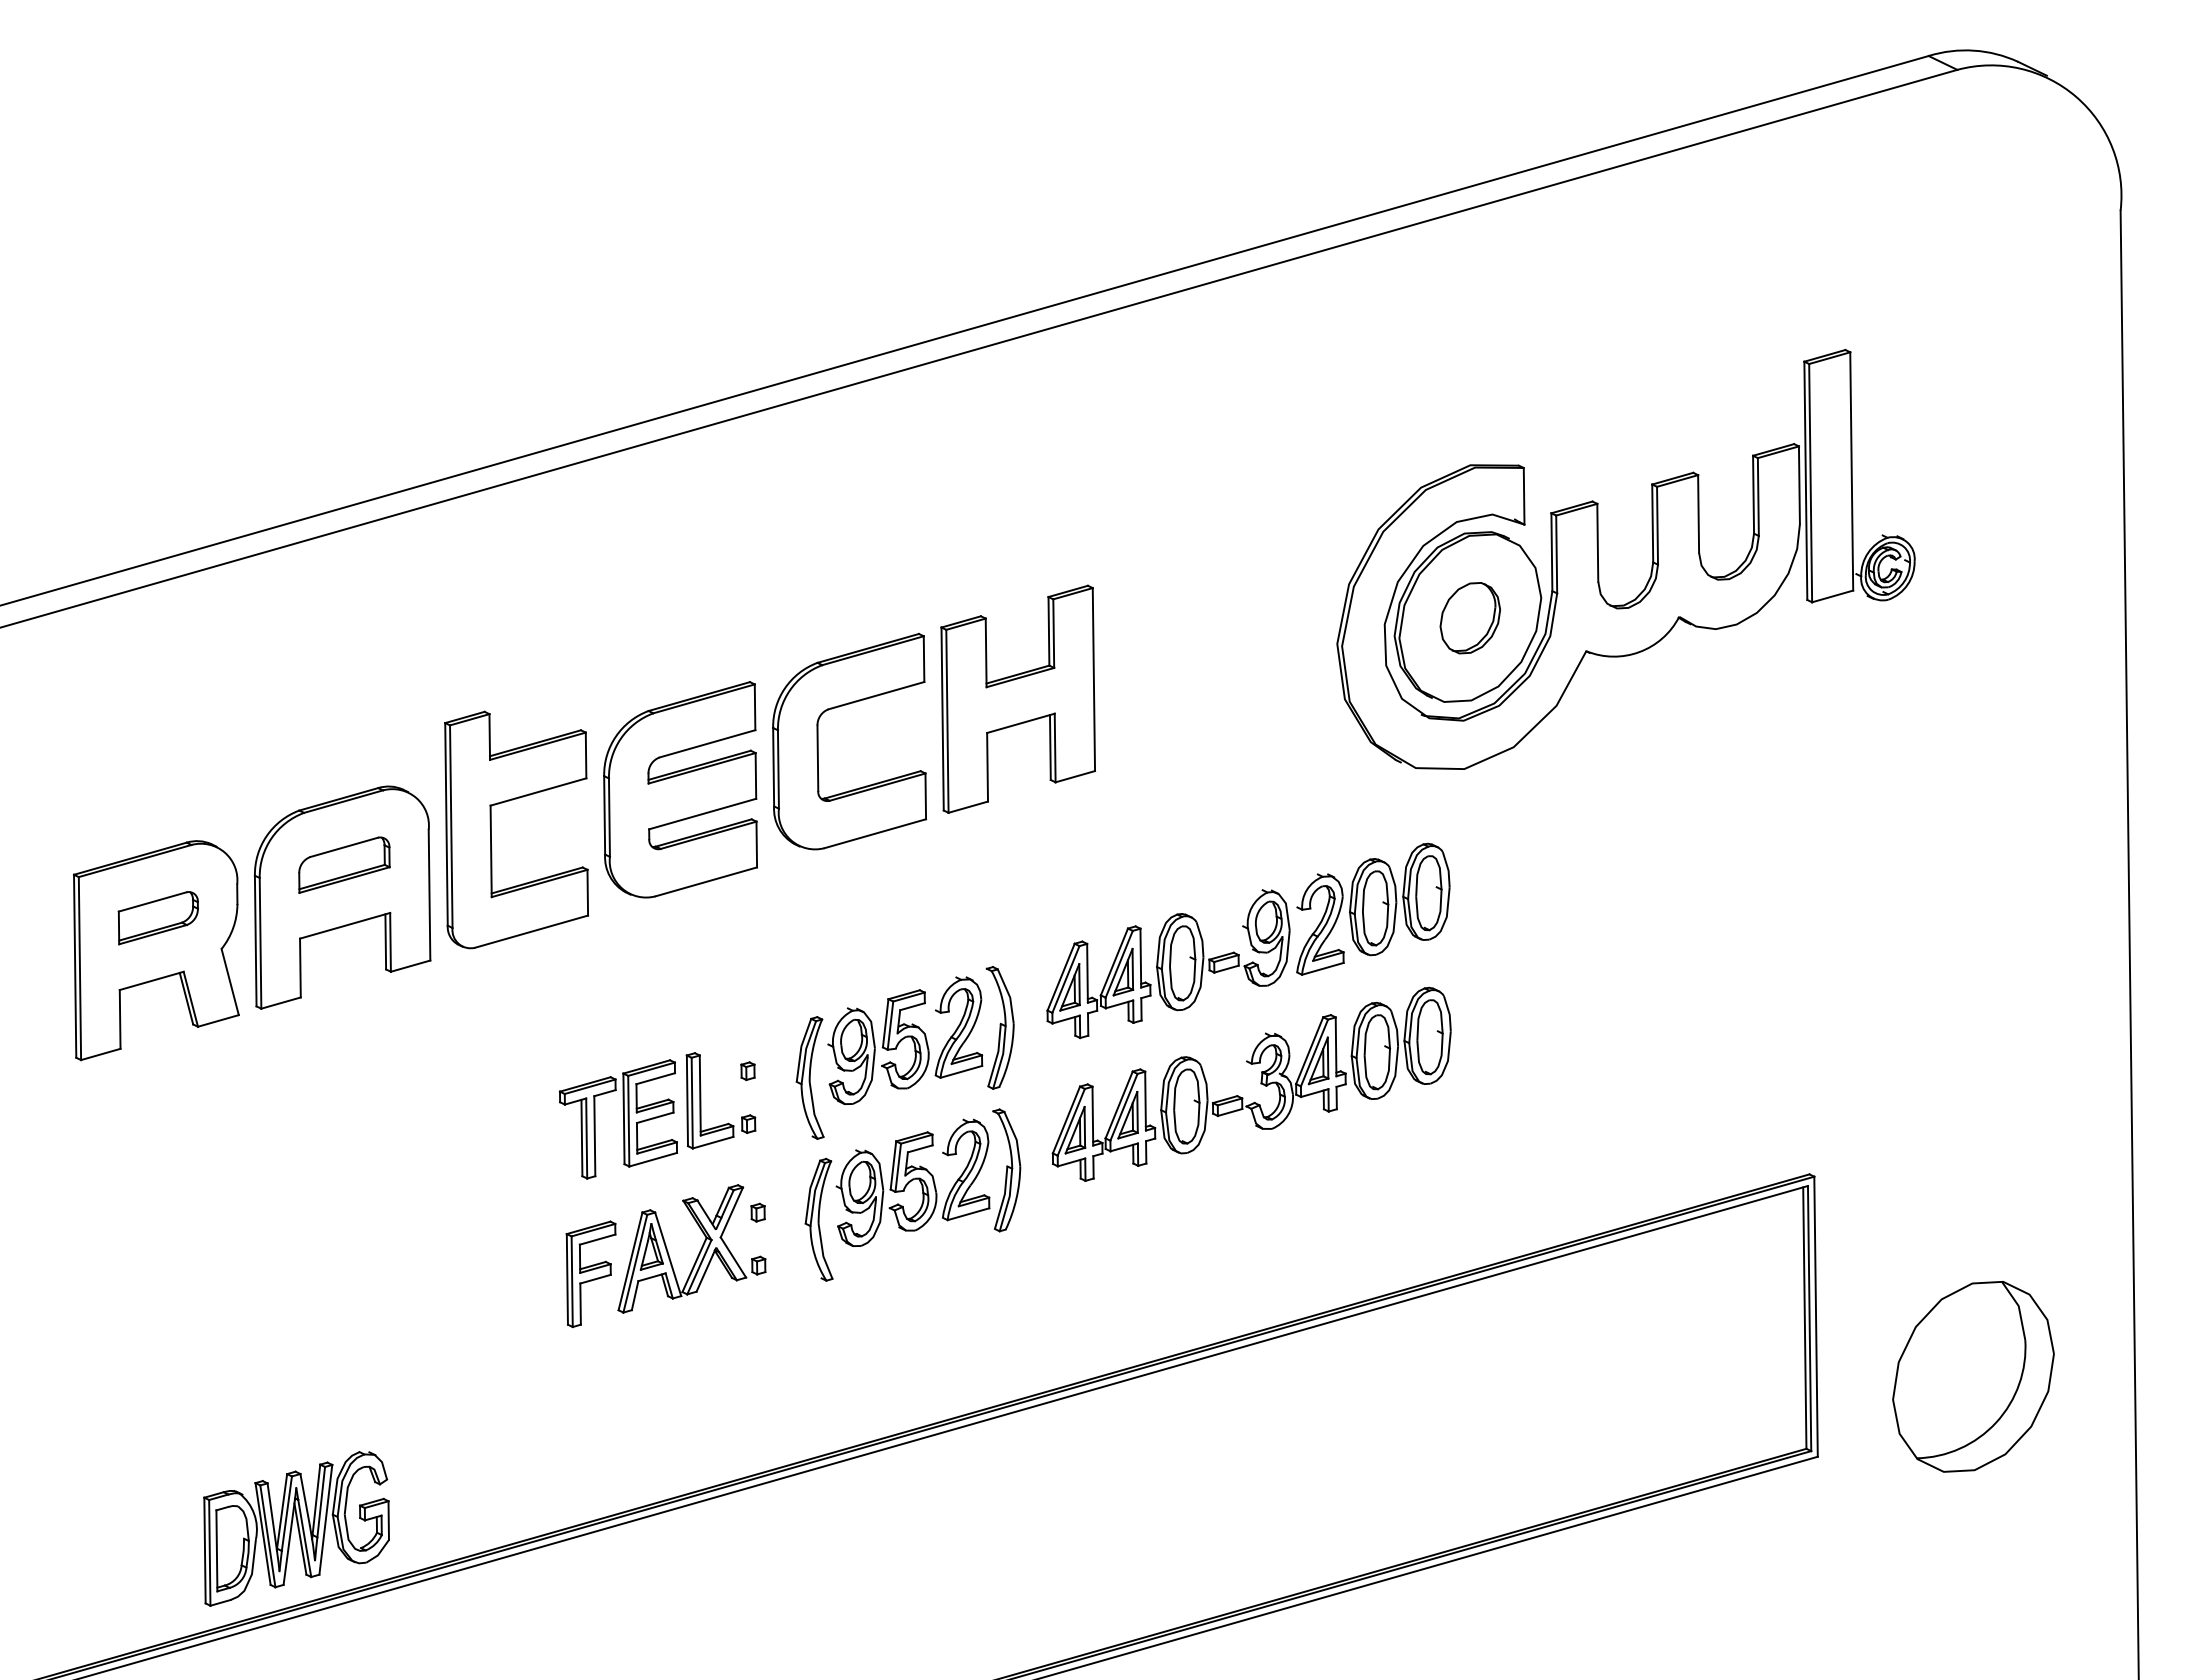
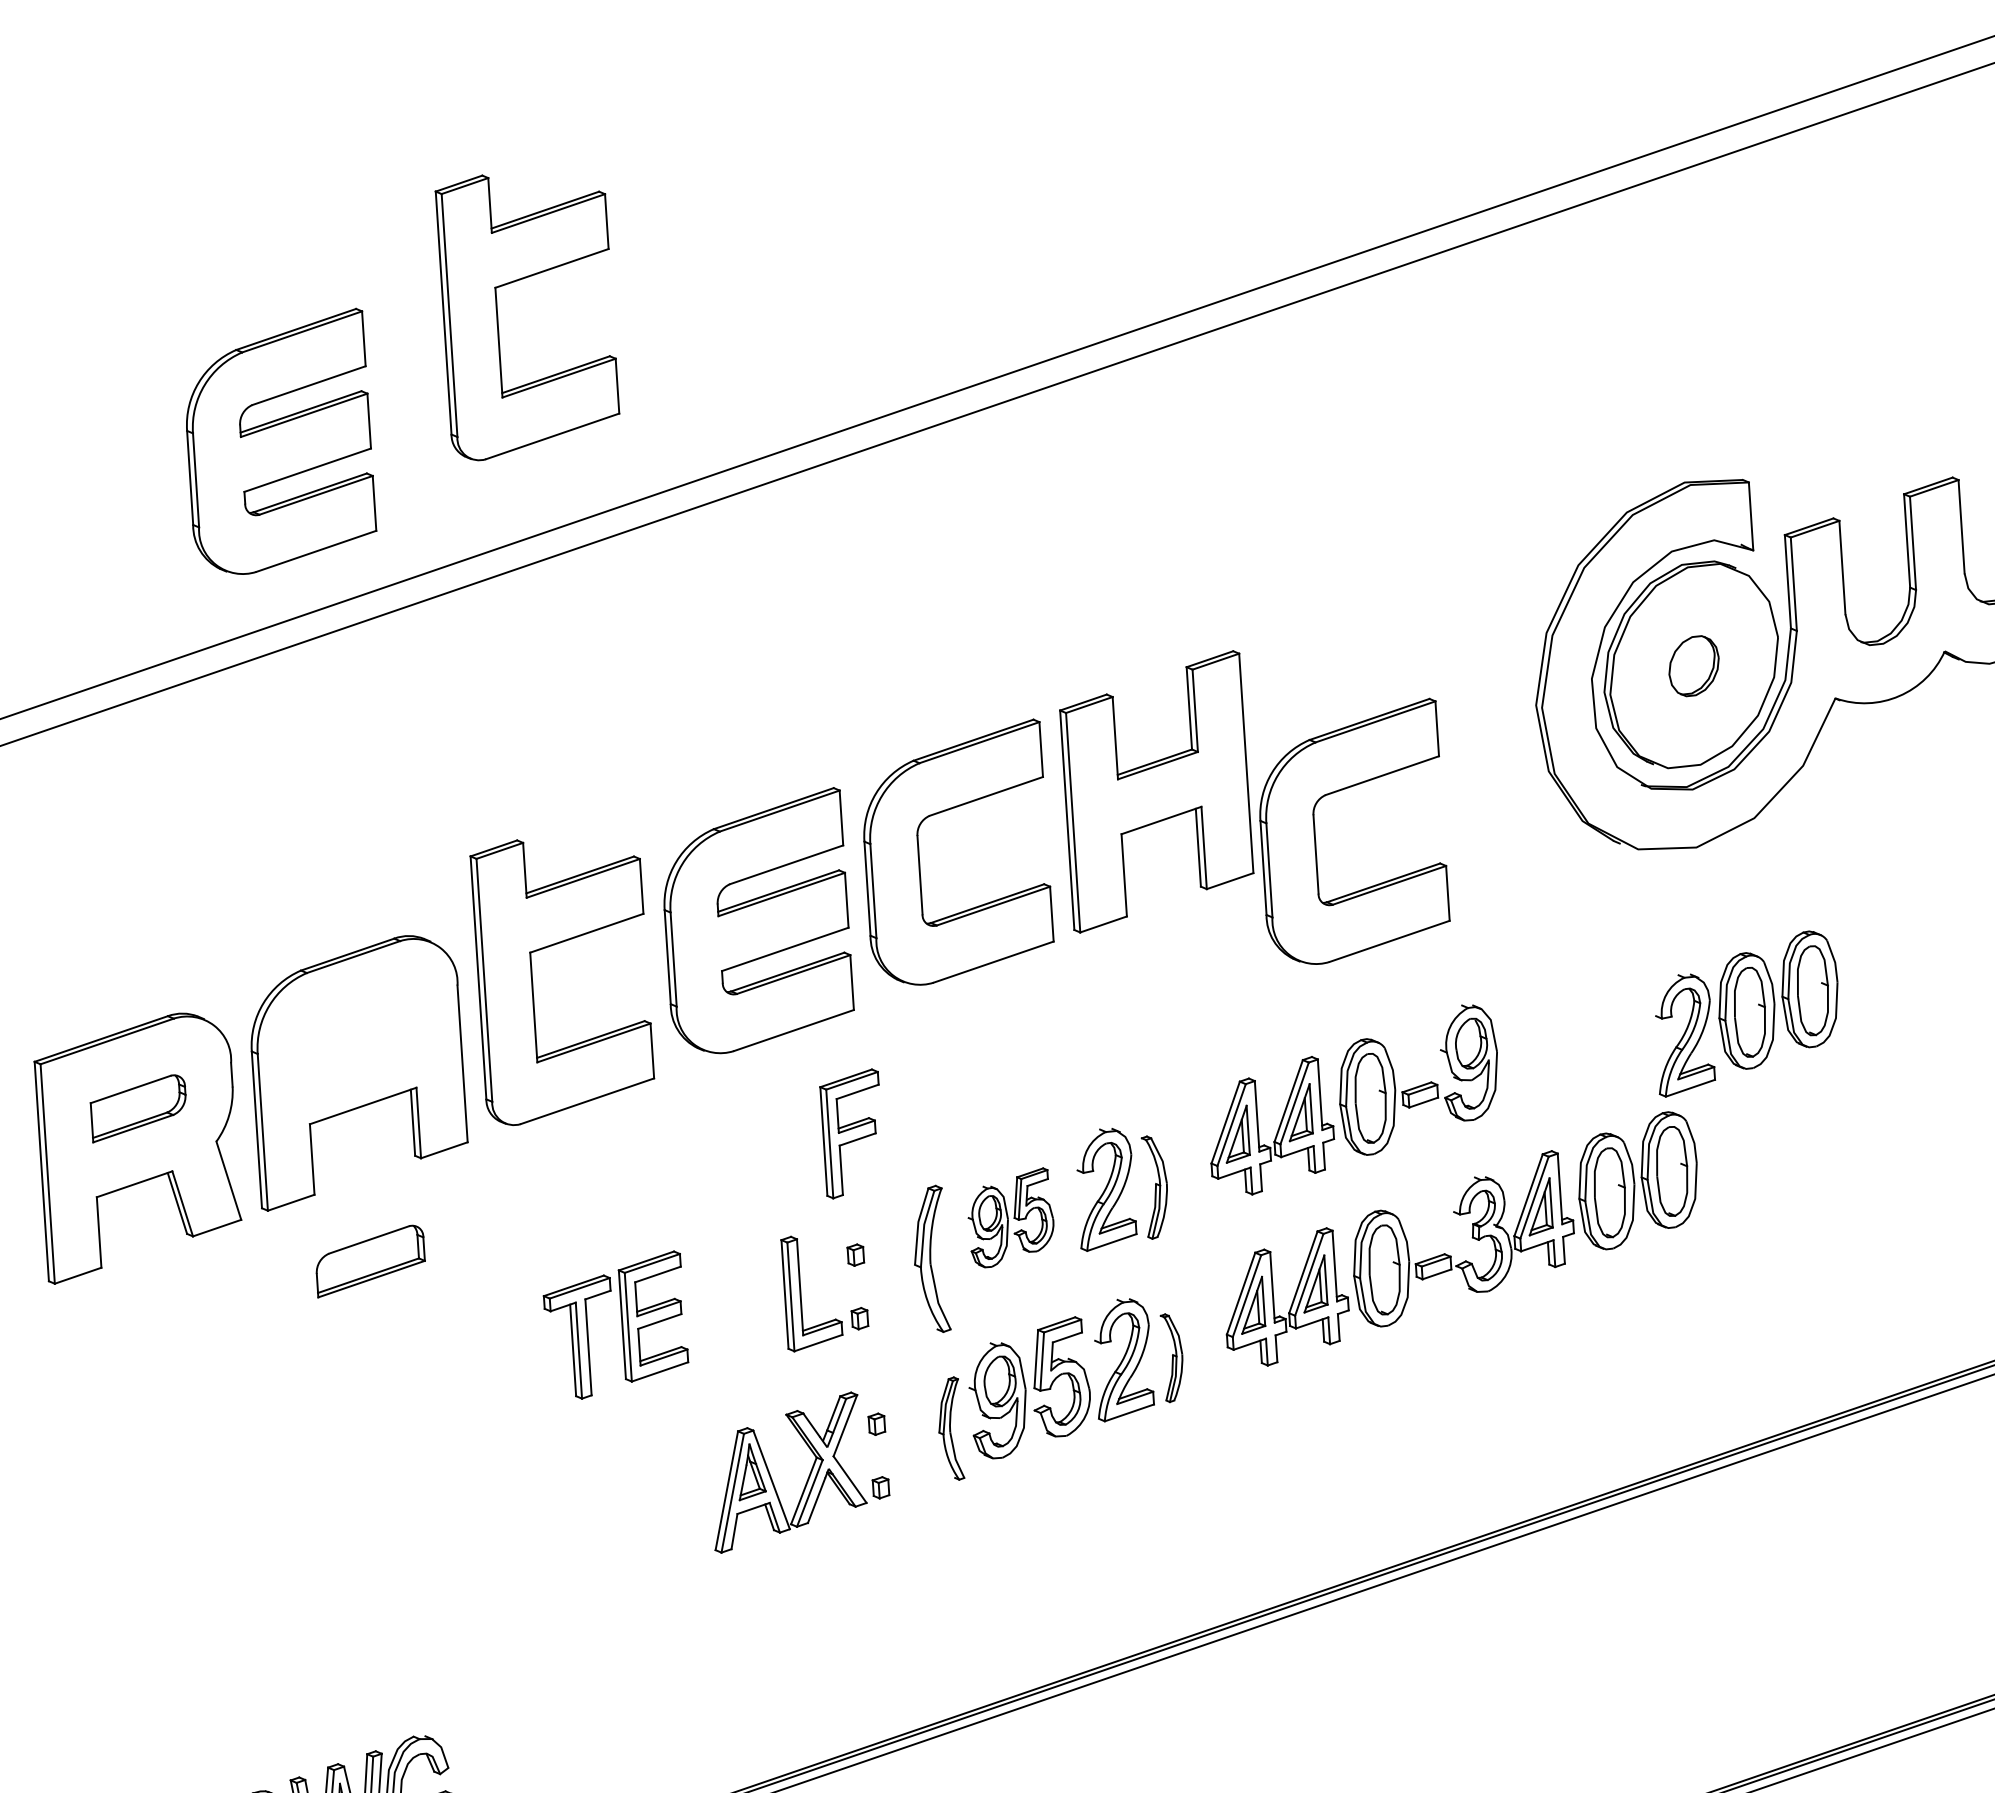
part: (491, 275) -> (497, 316), added
part: (304, 370) -> (279, 442), added
part: (1469, 618) -> (1693, 666), size x0.7
part: (1148, 741) -> (1315, 834), added
part: (344, 864) -> (370, 1260), moved
part: (1373, 908) -> (1747, 1012), moved
part: (999, 1027) -> (1154, 1186), size x0.7
part: (878, 1046) -> (1010, 1217), size x0.7
part: (617, 1119) -> (614, 1325), moved
part: (1006, 1170) -> (1172, 1358), size x0.6
part: (818, 1219) -> (949, 1428), size x0.7
part: (590, 1274) -> (851, 1134), moved

